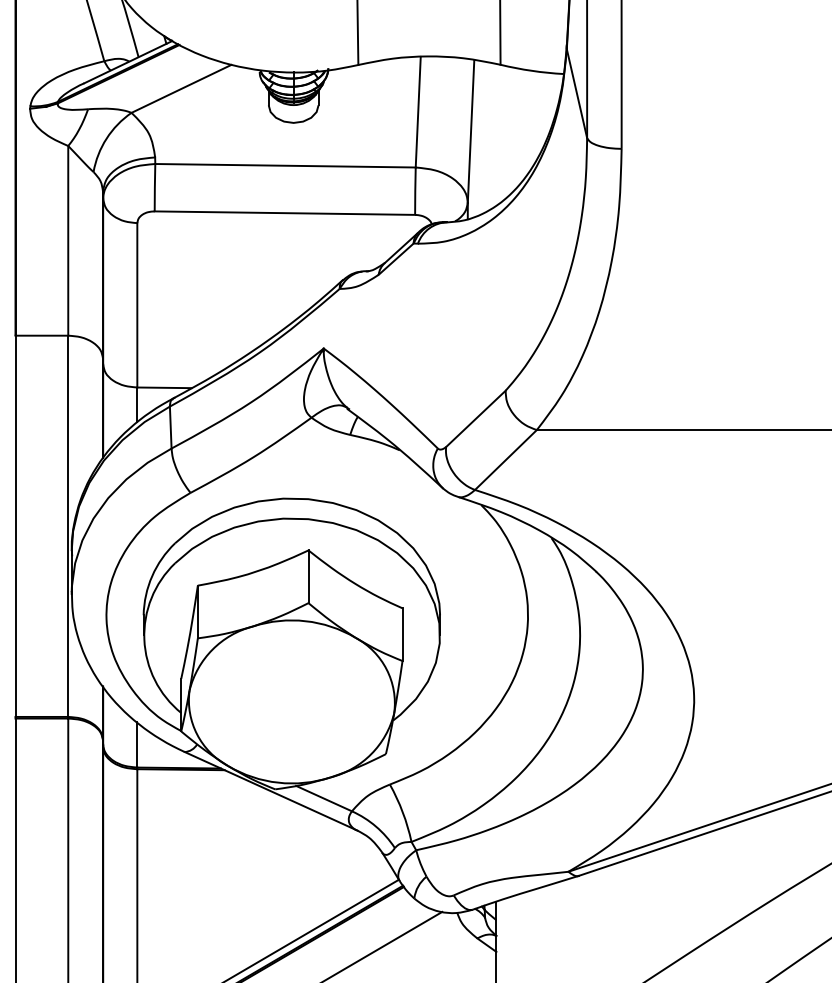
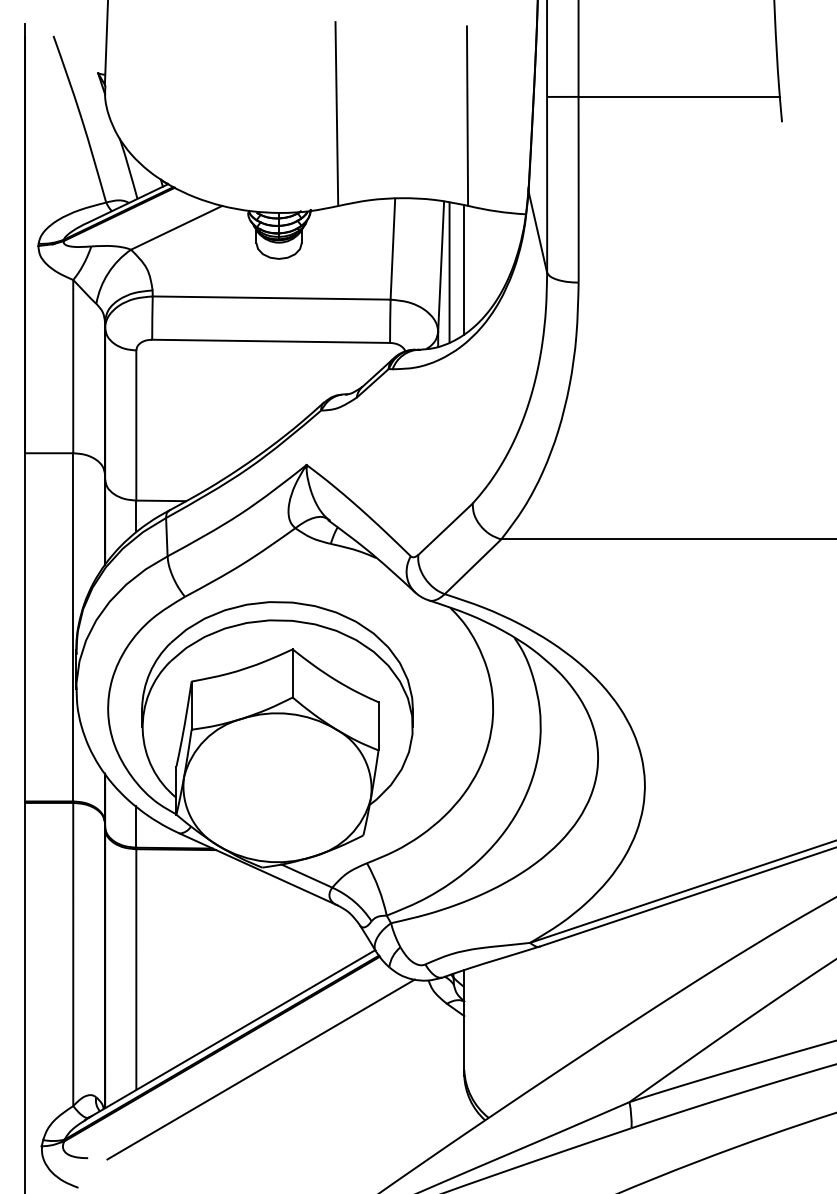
line: (496, 134) -> (464, 269), added
line: (480, 137) -> (449, 272), added

